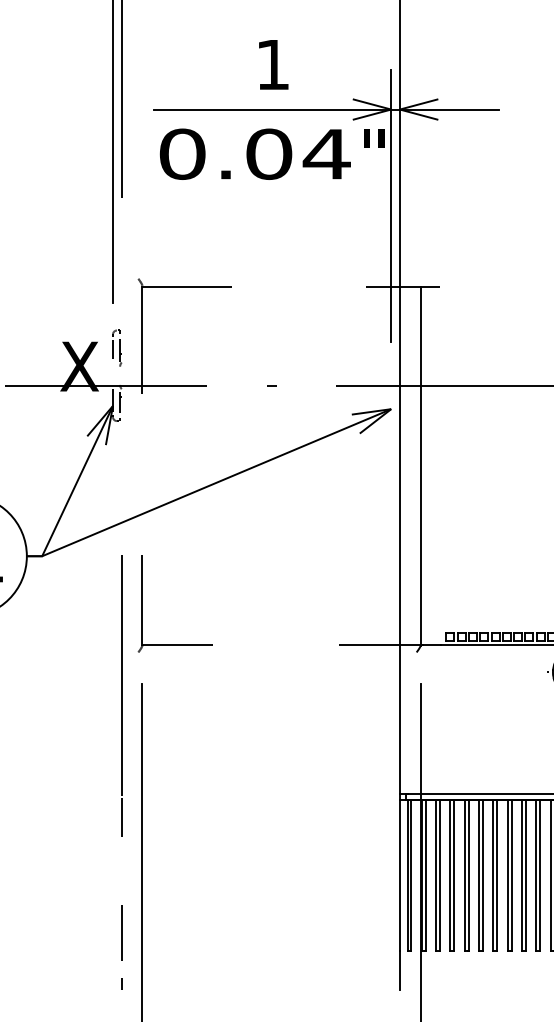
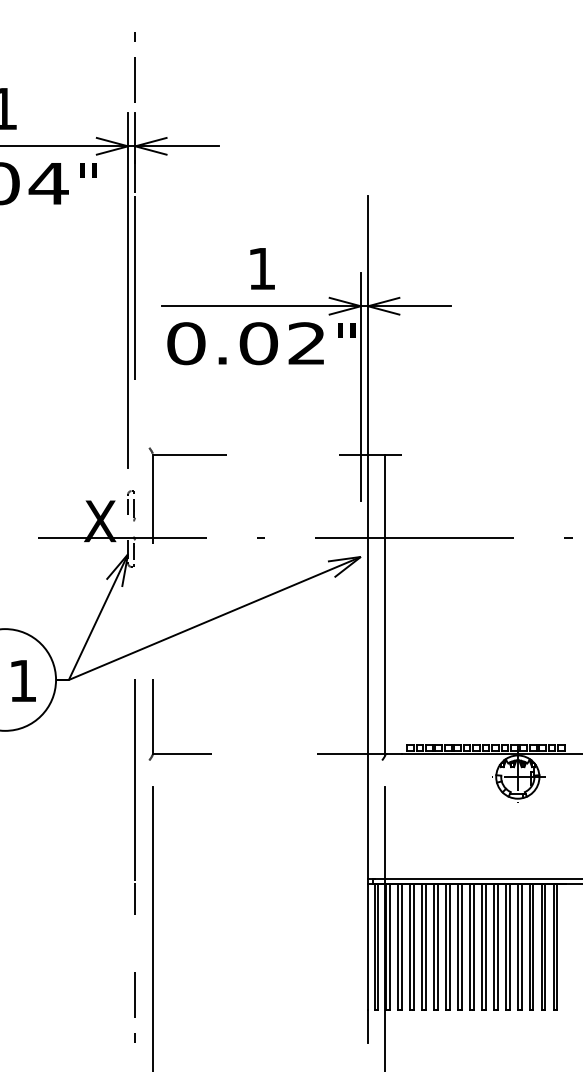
text: (326, 154) -> (306, 343), 0.04 -> 0.02

